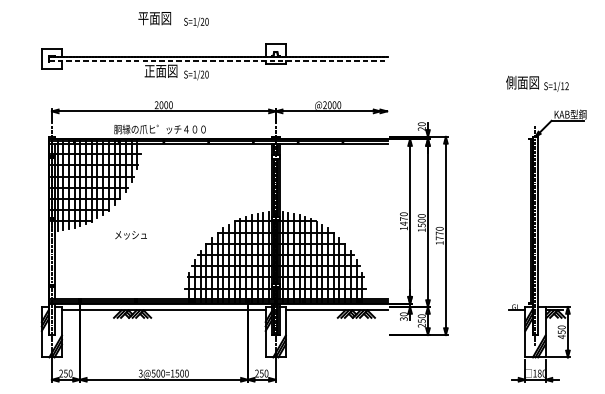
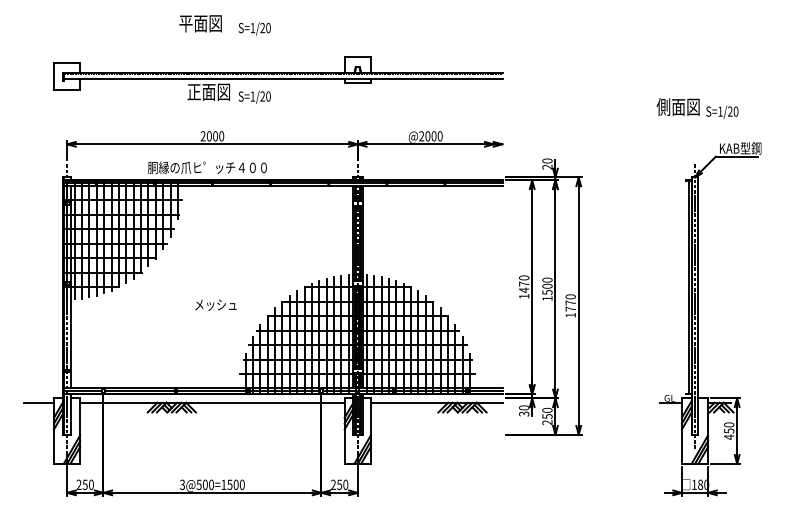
line: (218, 60) -> (283, 78), dashed -> solid
text: (565, 86) -> (733, 111), S=1/12 -> S=1/20
text: (130, 234) -> (215, 304), moved
line: (29, 310) -> (38, 402), added

